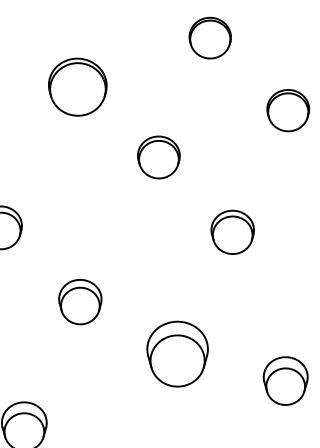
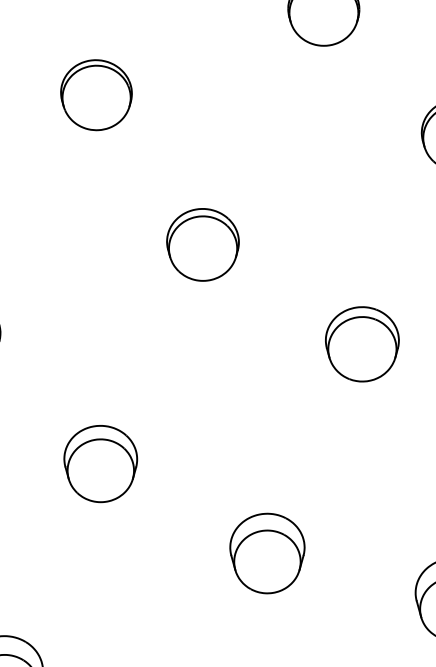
part: (77, 87) -> (95, 95), size x0.71
part: (158, 157) -> (202, 244), moved
part: (176, 354) -> (265, 553), size x0.71

